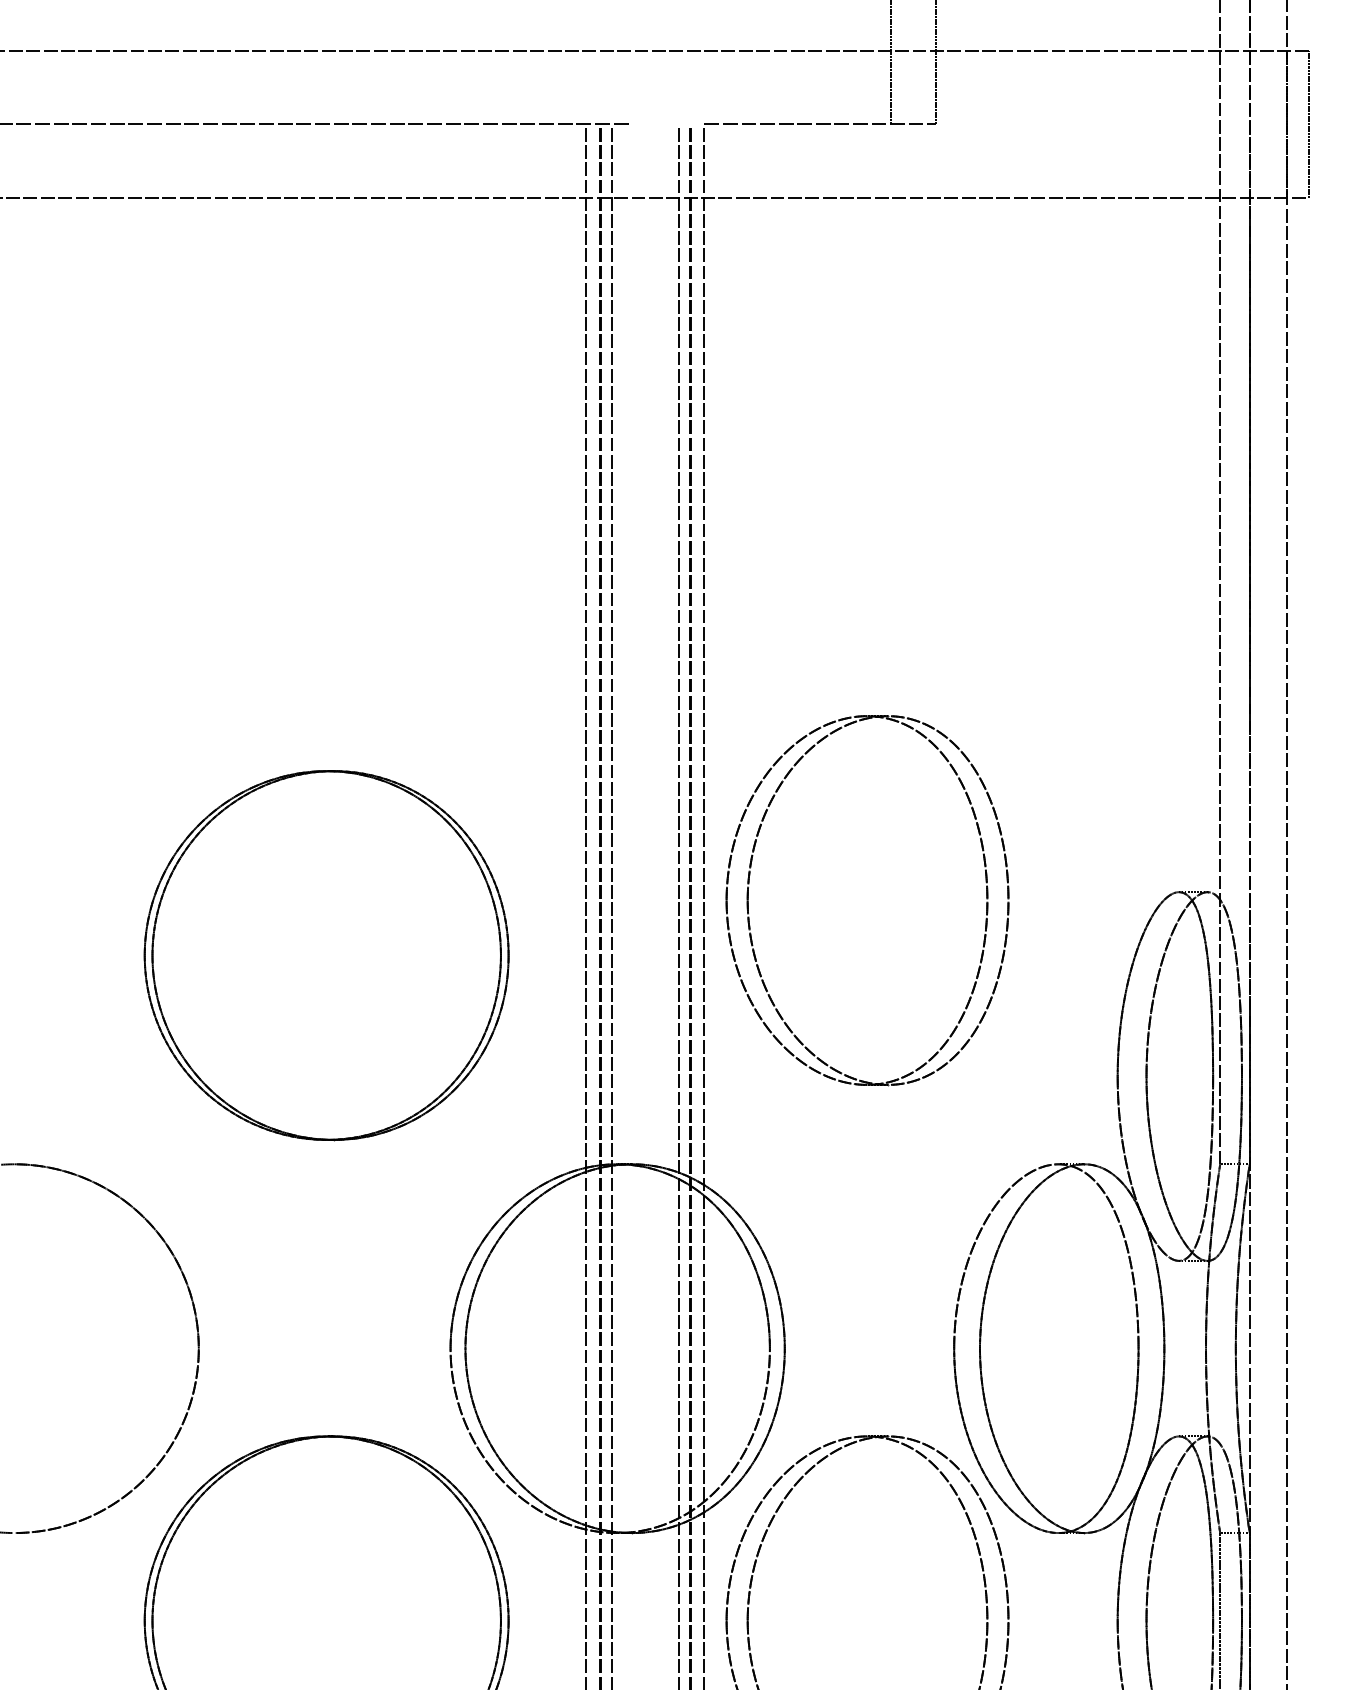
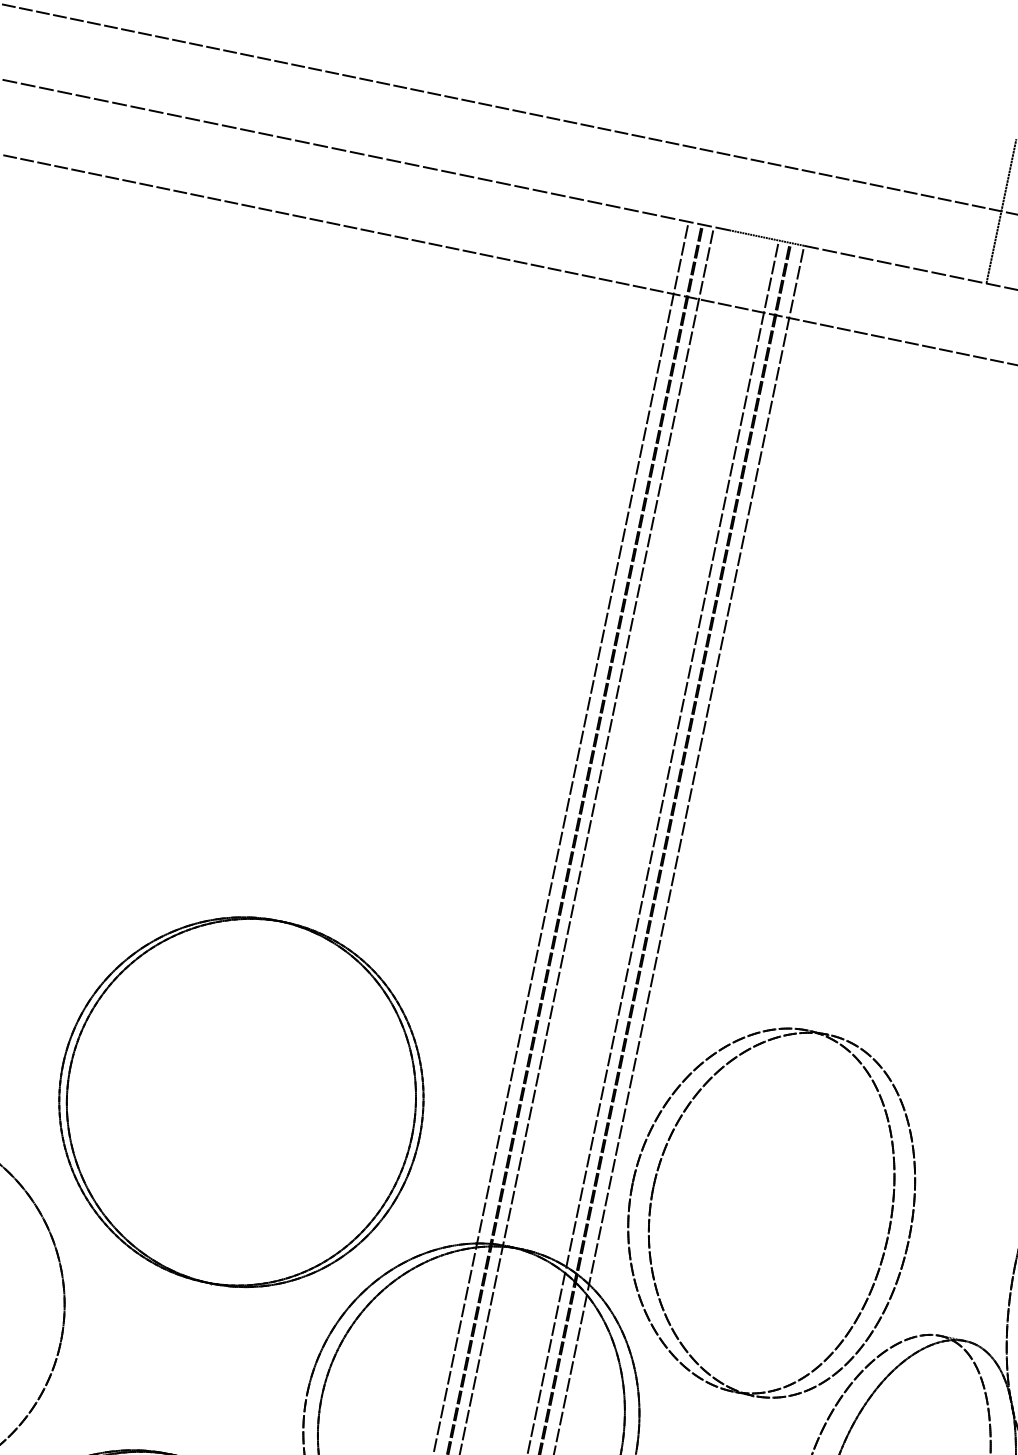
line: (666, 124) -> (767, 238), added
part: (748, 900) -> (654, 1186), moved
part: (326, 955) -> (241, 1101), moved

